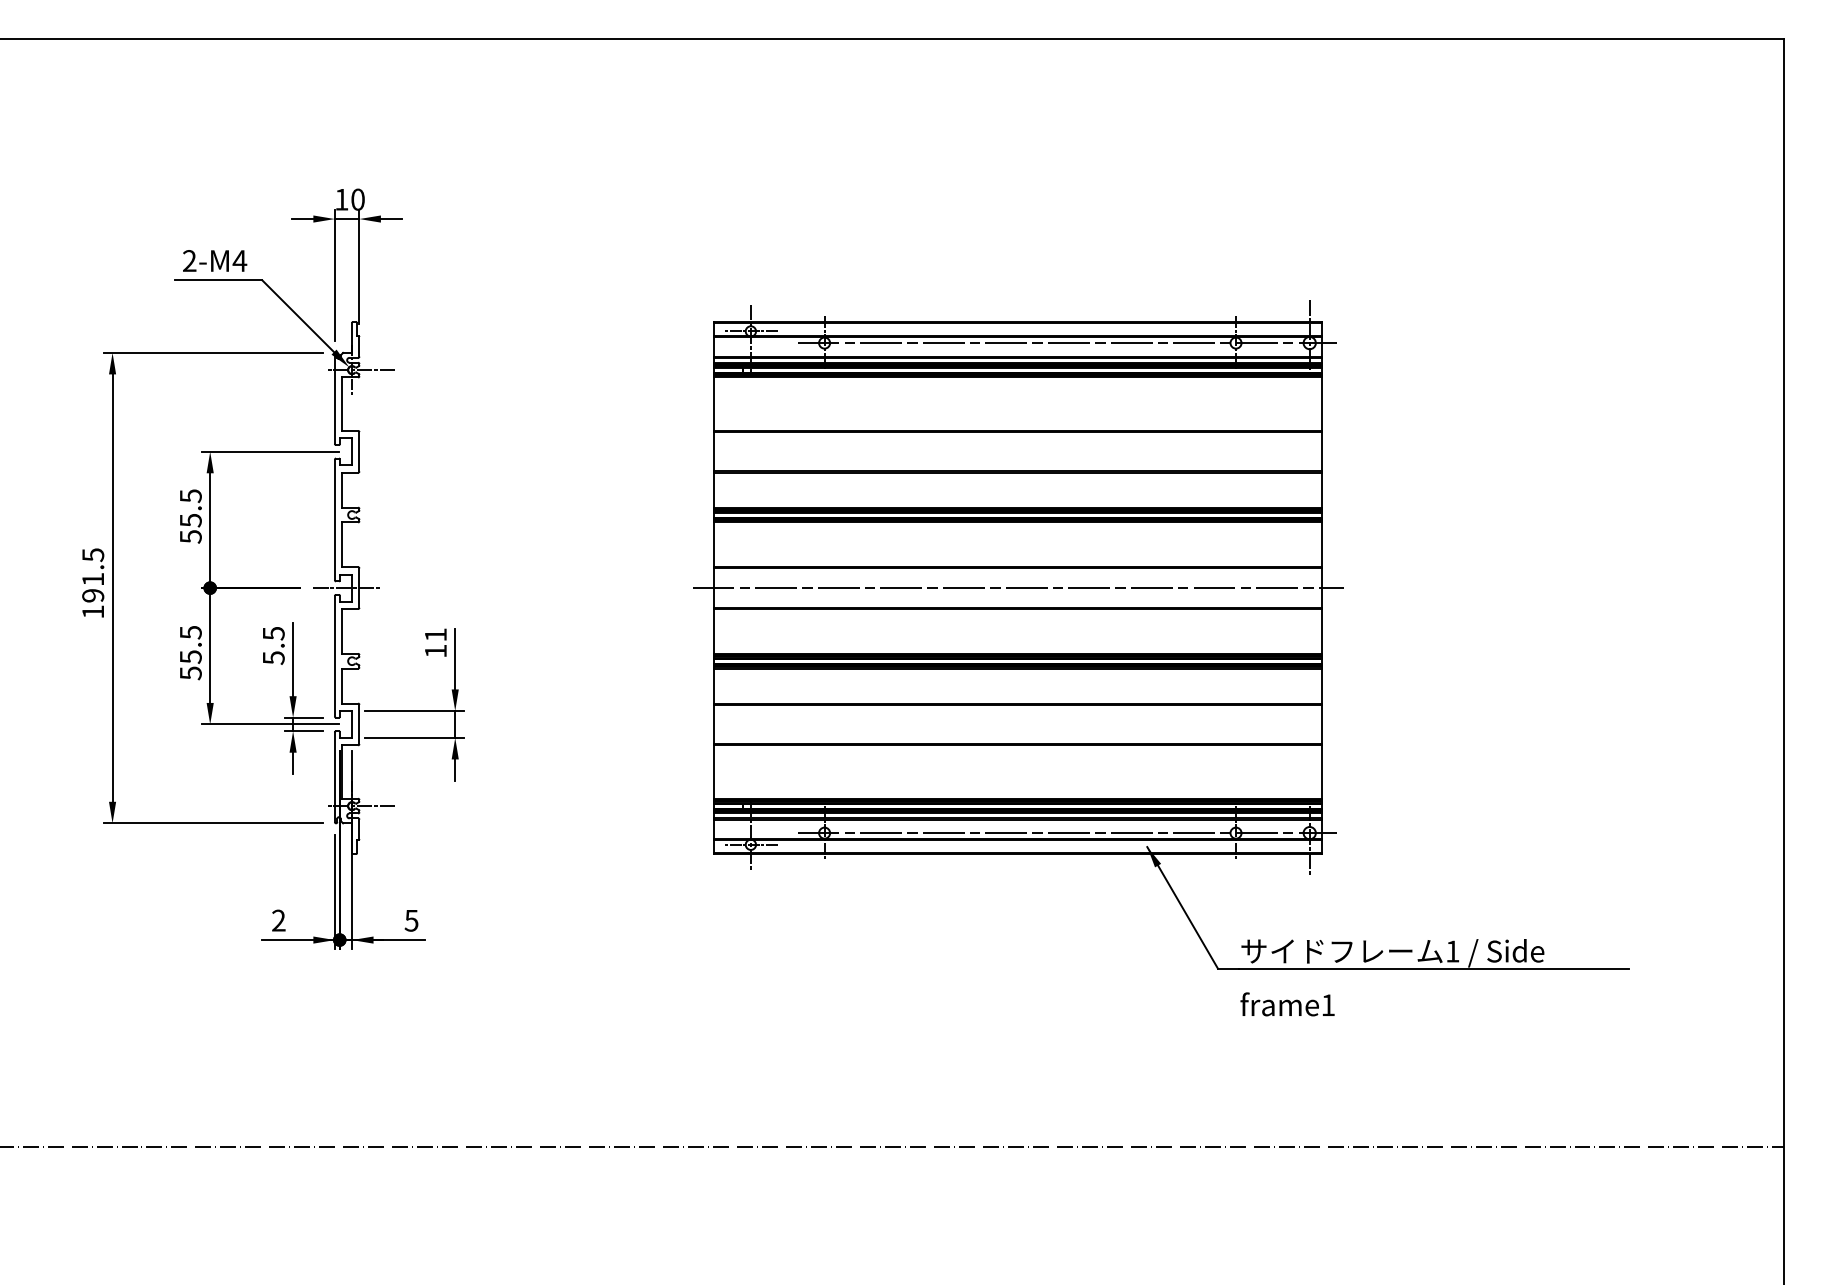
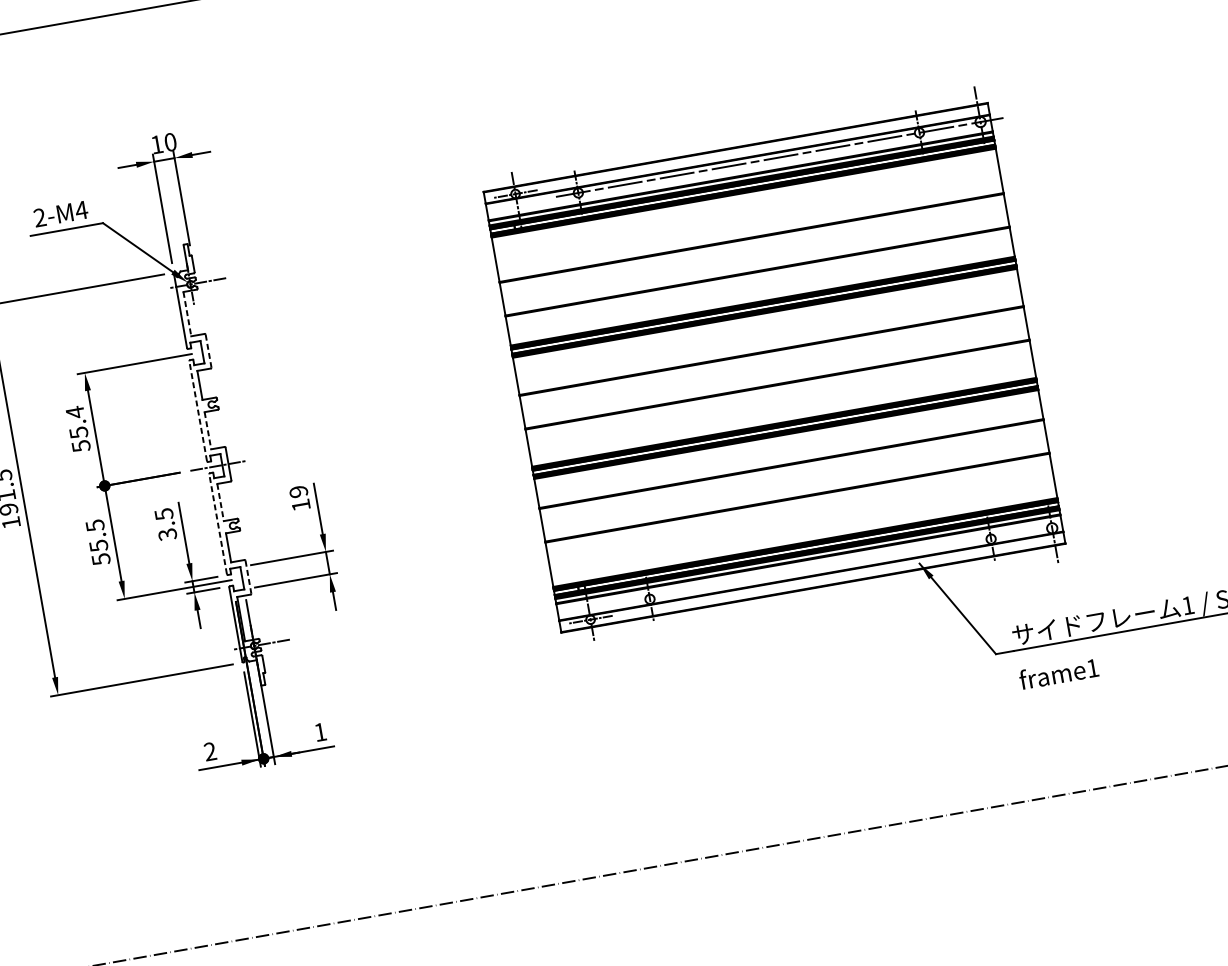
line: (342, 404) -> (187, 314), solid -> dashed
line: (359, 451) -> (208, 350), solid -> dashed
text: (190, 495) -> (74, 412), 55.5 -> 55.4
line: (334, 519) -> (197, 410), solid -> dashed
line: (342, 545) -> (208, 431), solid -> dashed
line: (1017, 588) -> (774, 368), removed
line: (342, 631) -> (220, 502), solid -> dashed
text: (435, 634) -> (298, 491), 11 -> 19
line: (334, 655) -> (217, 523), solid -> dashed
text: (273, 657) -> (167, 534), 5.5 -> 3.5
line: (359, 724) -> (248, 577), solid -> dashed
line: (1067, 833) -> (851, 564), removed
text: (411, 920) -> (320, 732), 5 -> 1

